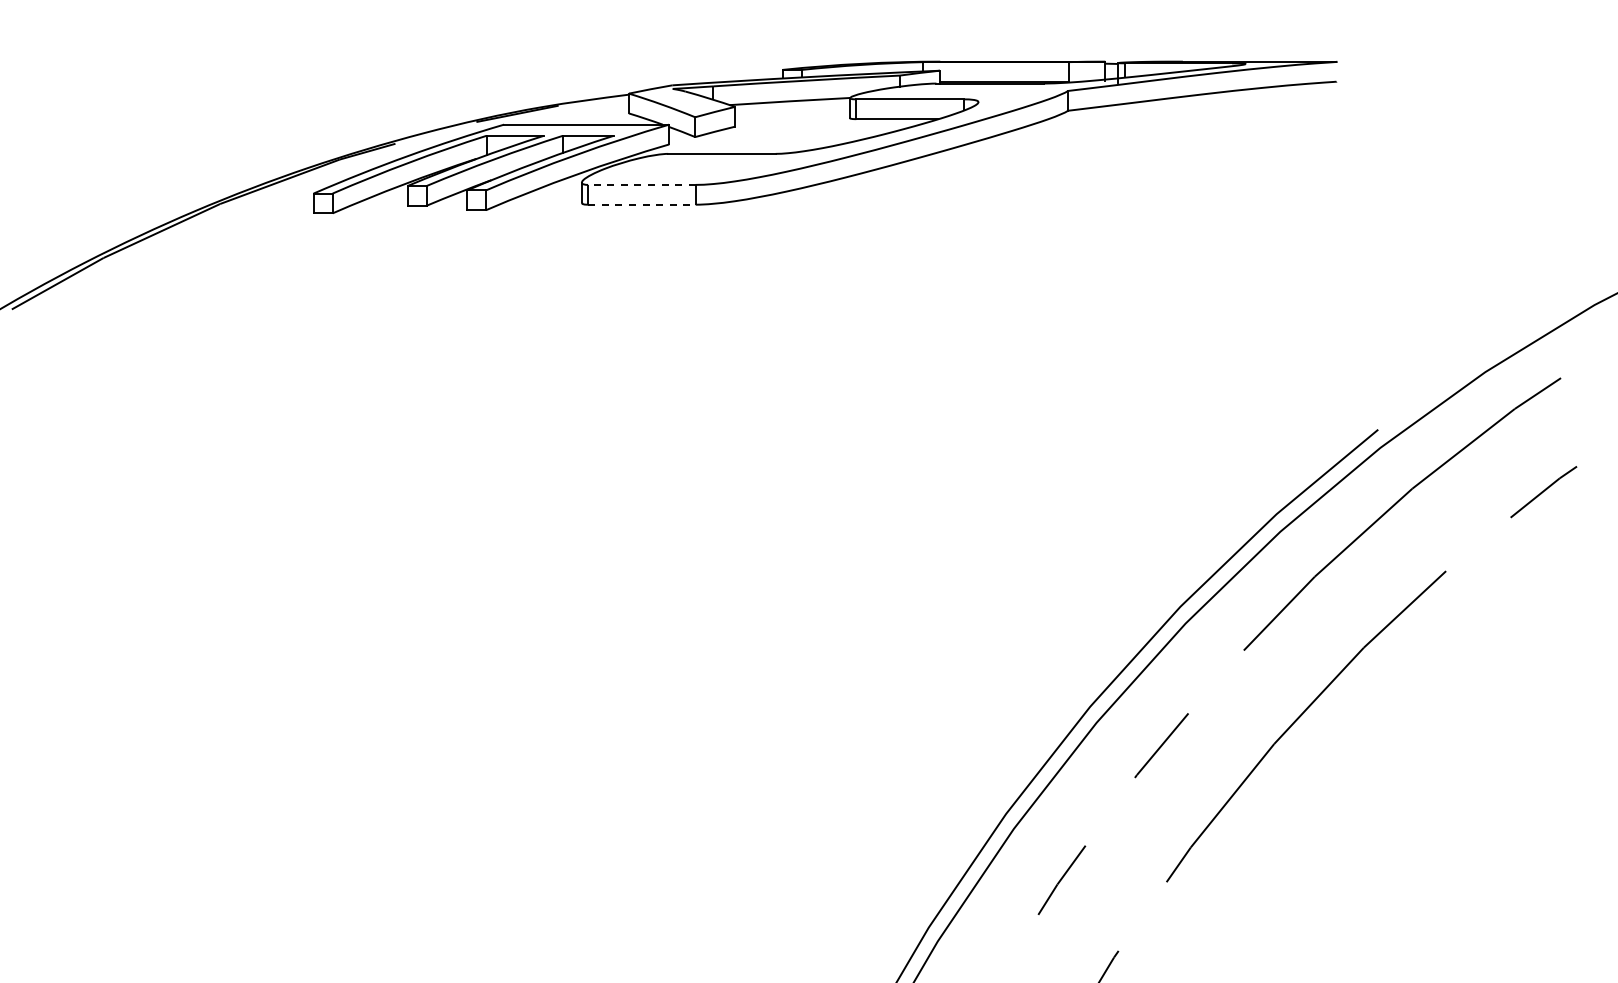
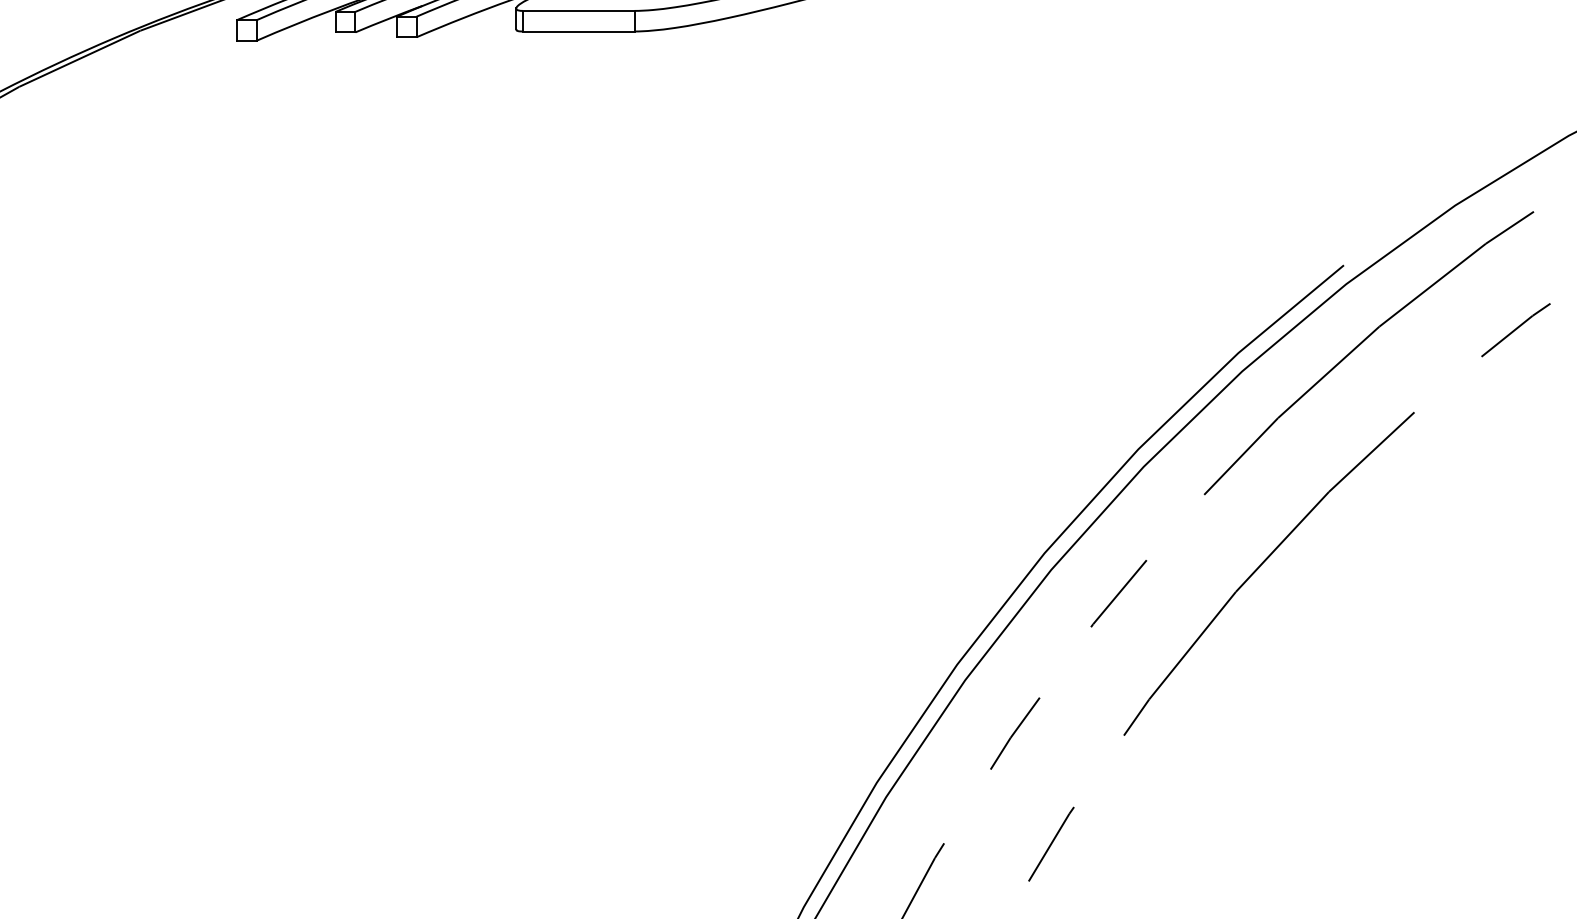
line: (641, 184) -> (578, 10), dashed -> solid
line: (641, 204) -> (578, 31), dashed -> solid

